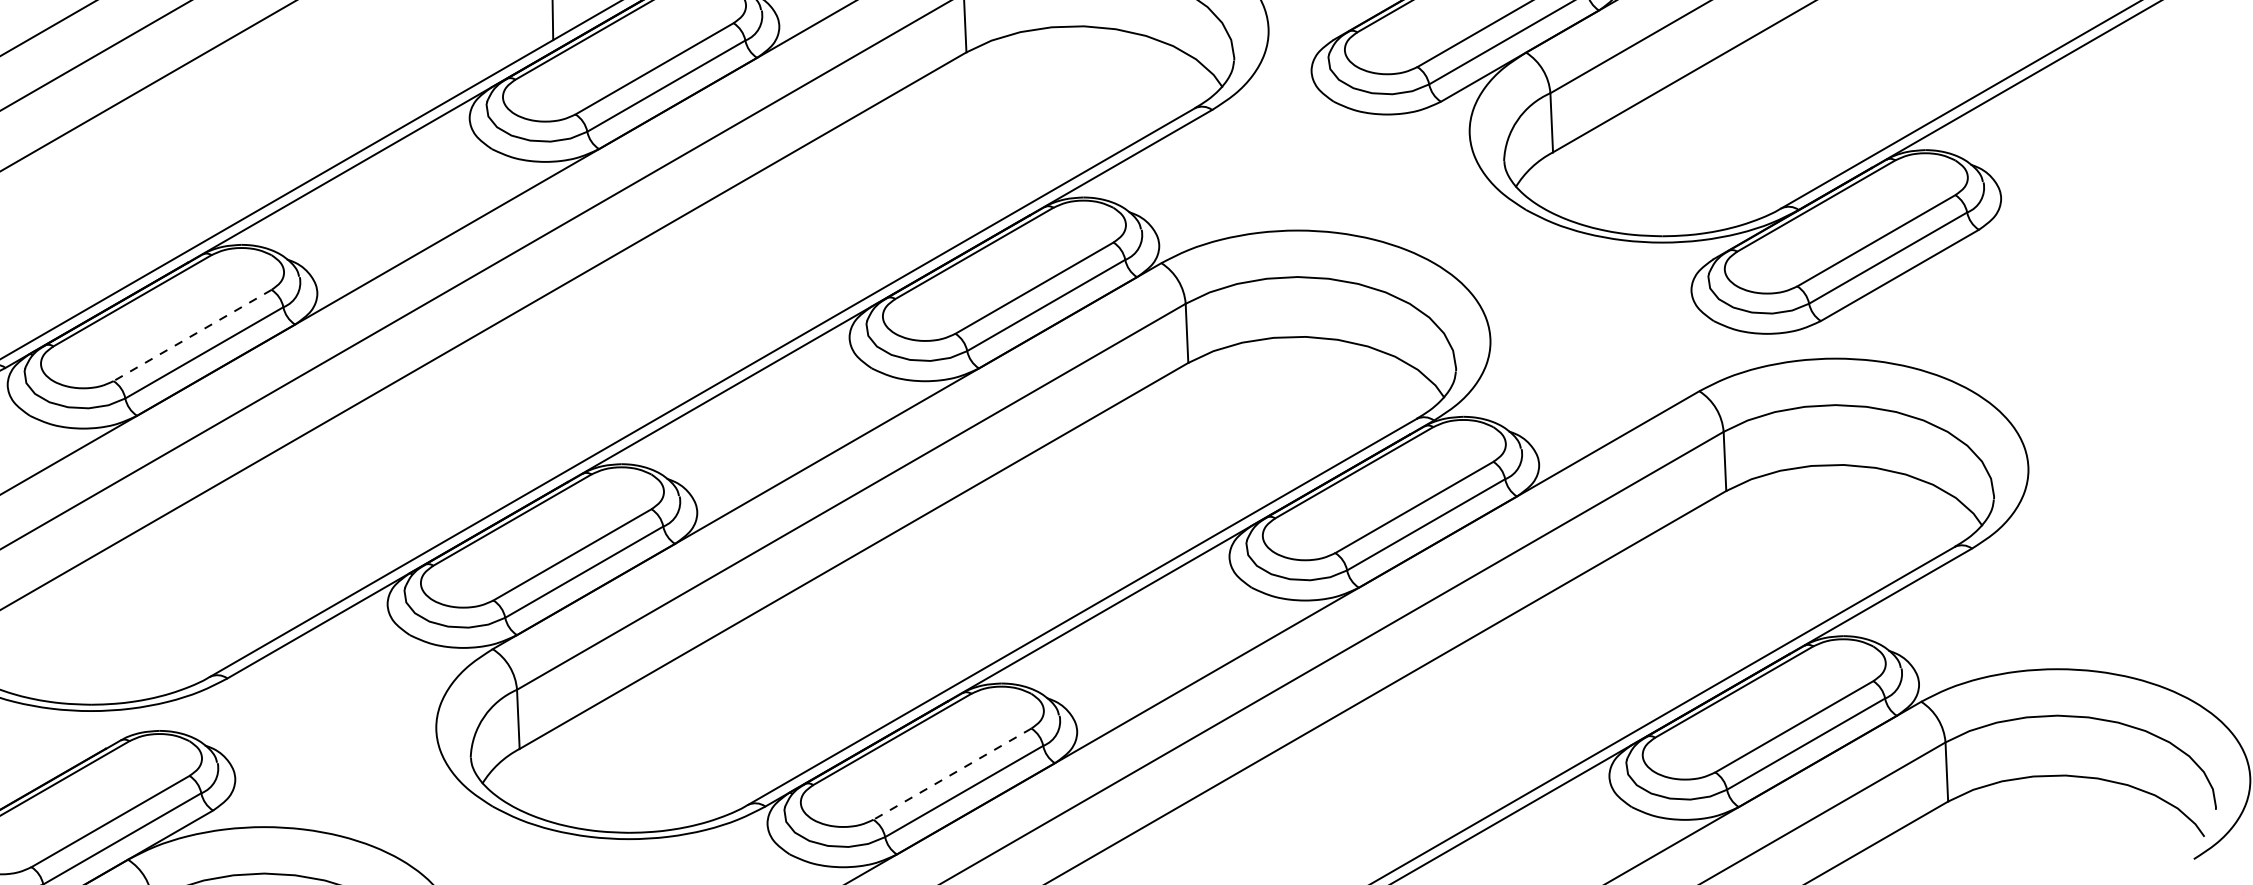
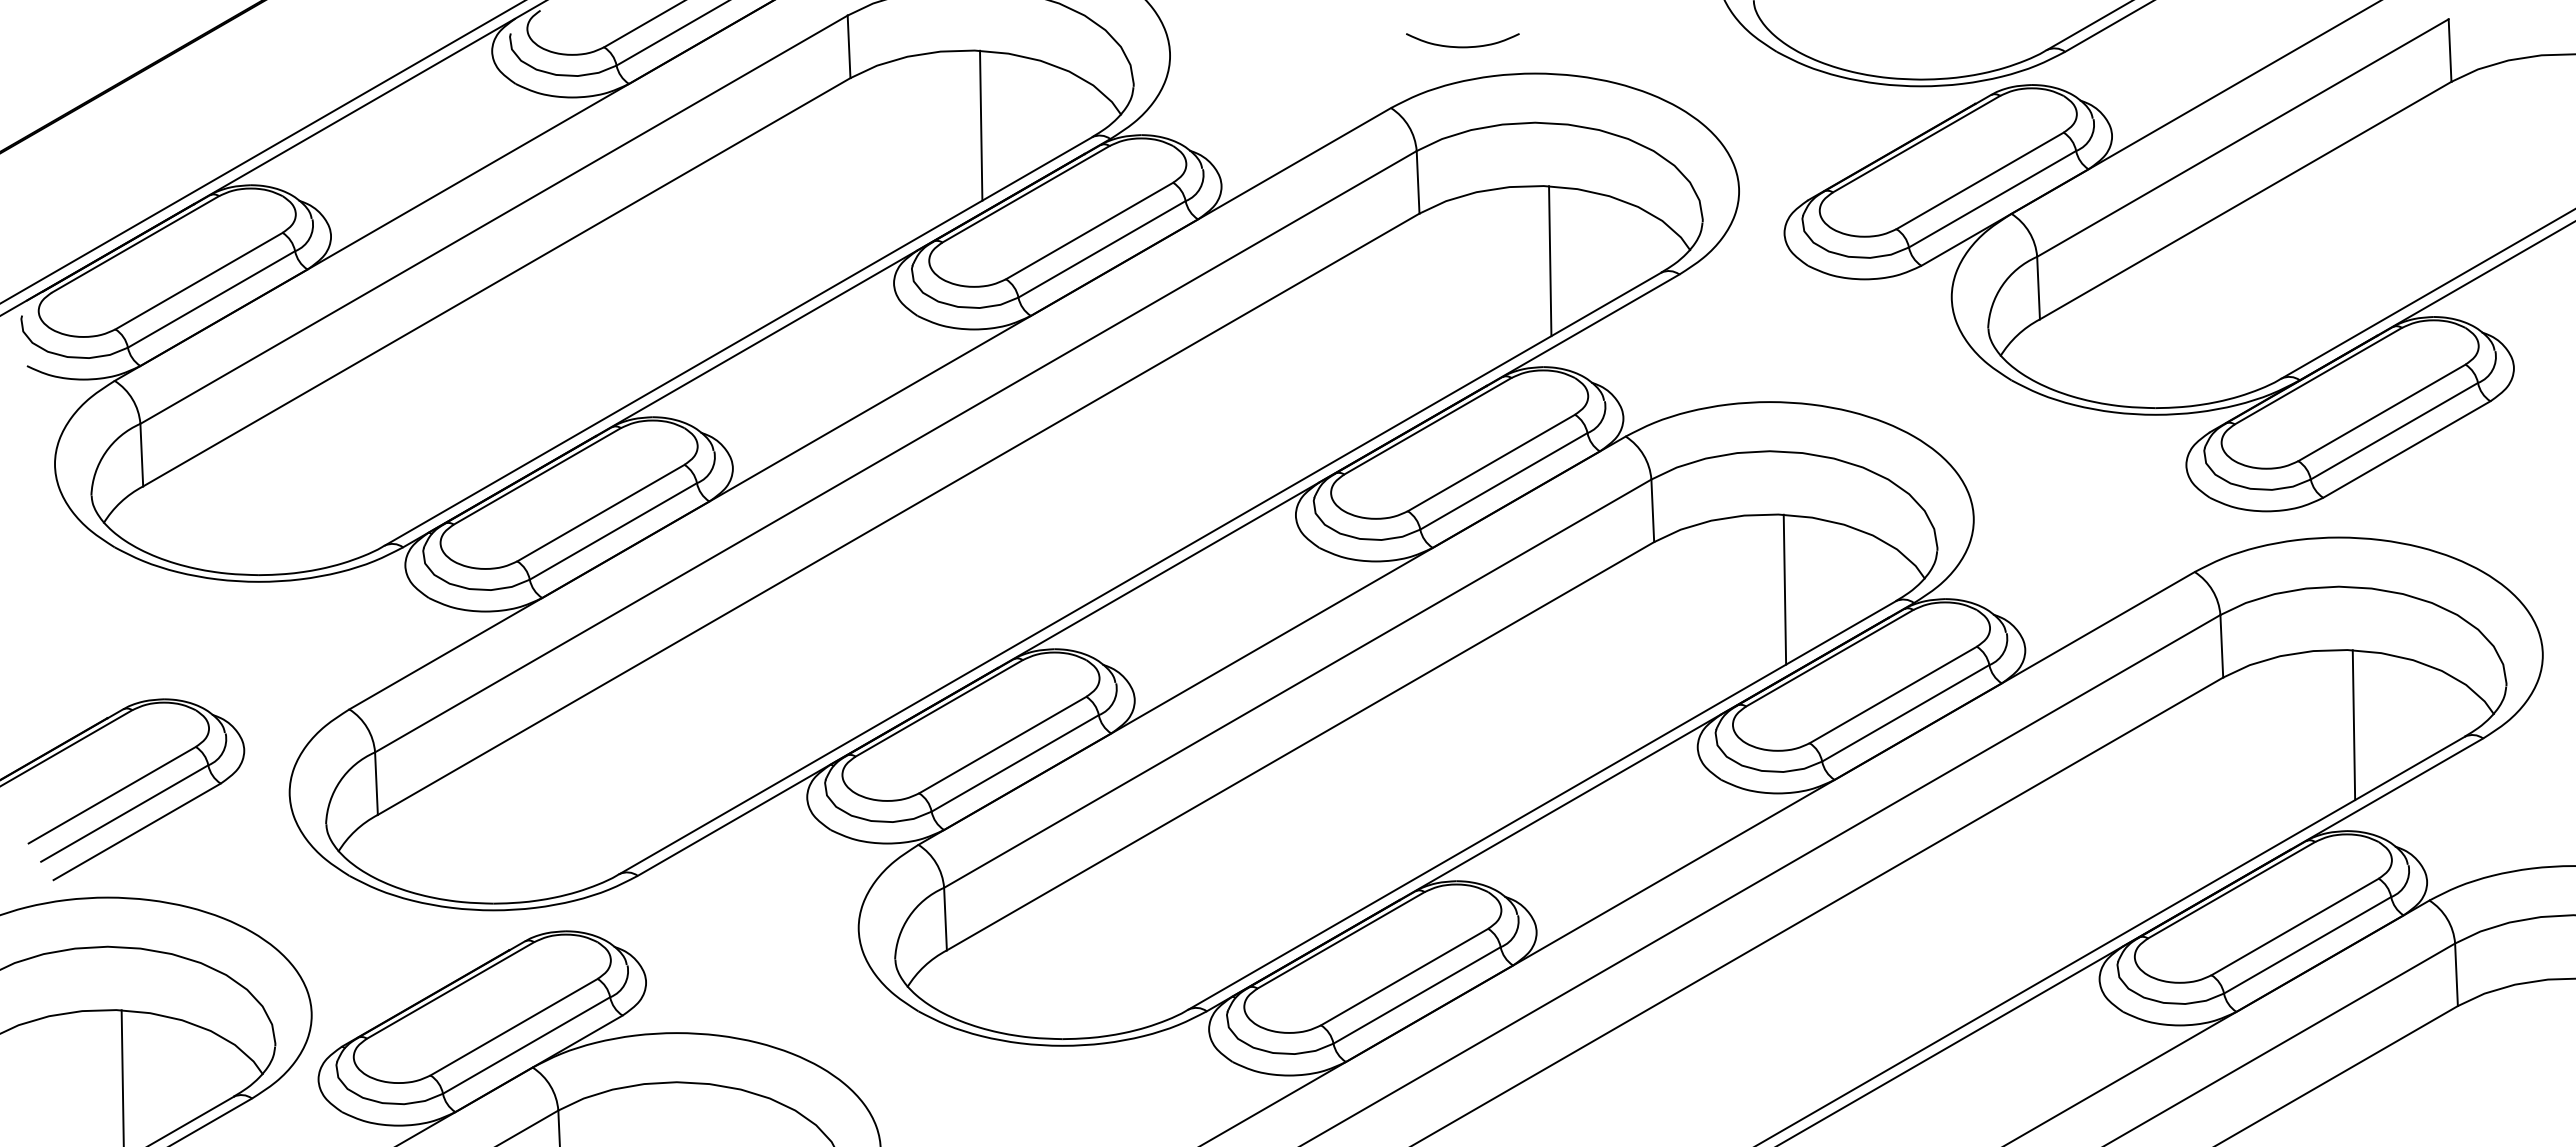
line: (1090, 97) -> (1550, 261), added
line: (192, 335) -> (600, 513), dashed -> solid
line: (1311, 407) -> (1784, 589), added
line: (1849, 536) -> (2353, 725), added
line: (952, 774) -> (1404, 977), dashed -> solid

